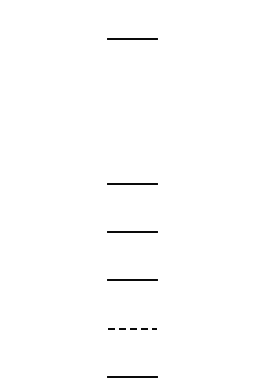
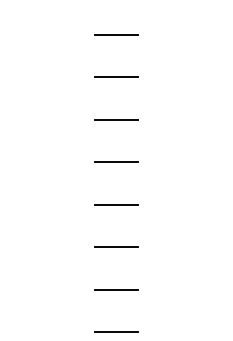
line: (132, 87) -> (116, 77), added
line: (132, 135) -> (116, 119), added
line: (132, 328) -> (116, 289), dashed -> solid

